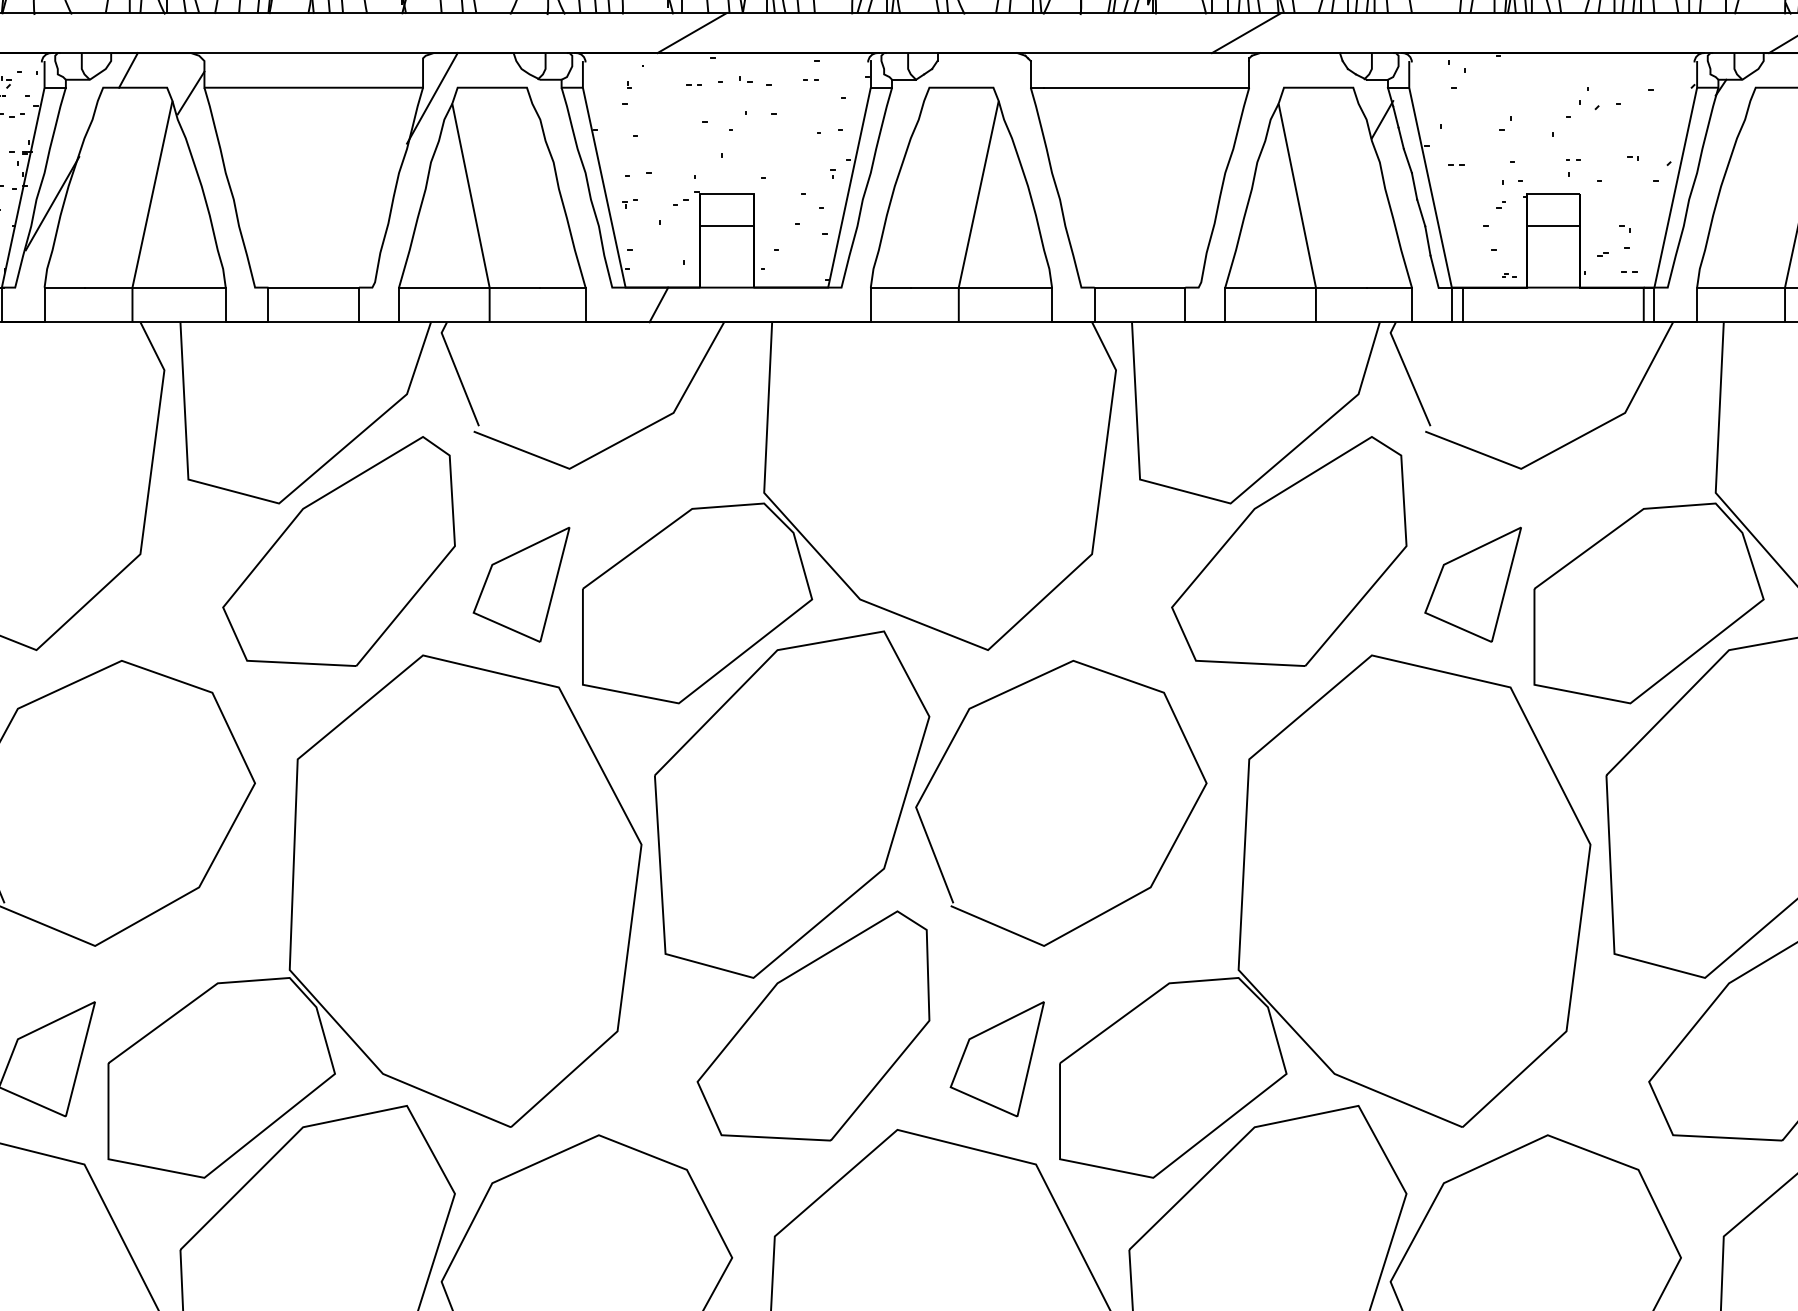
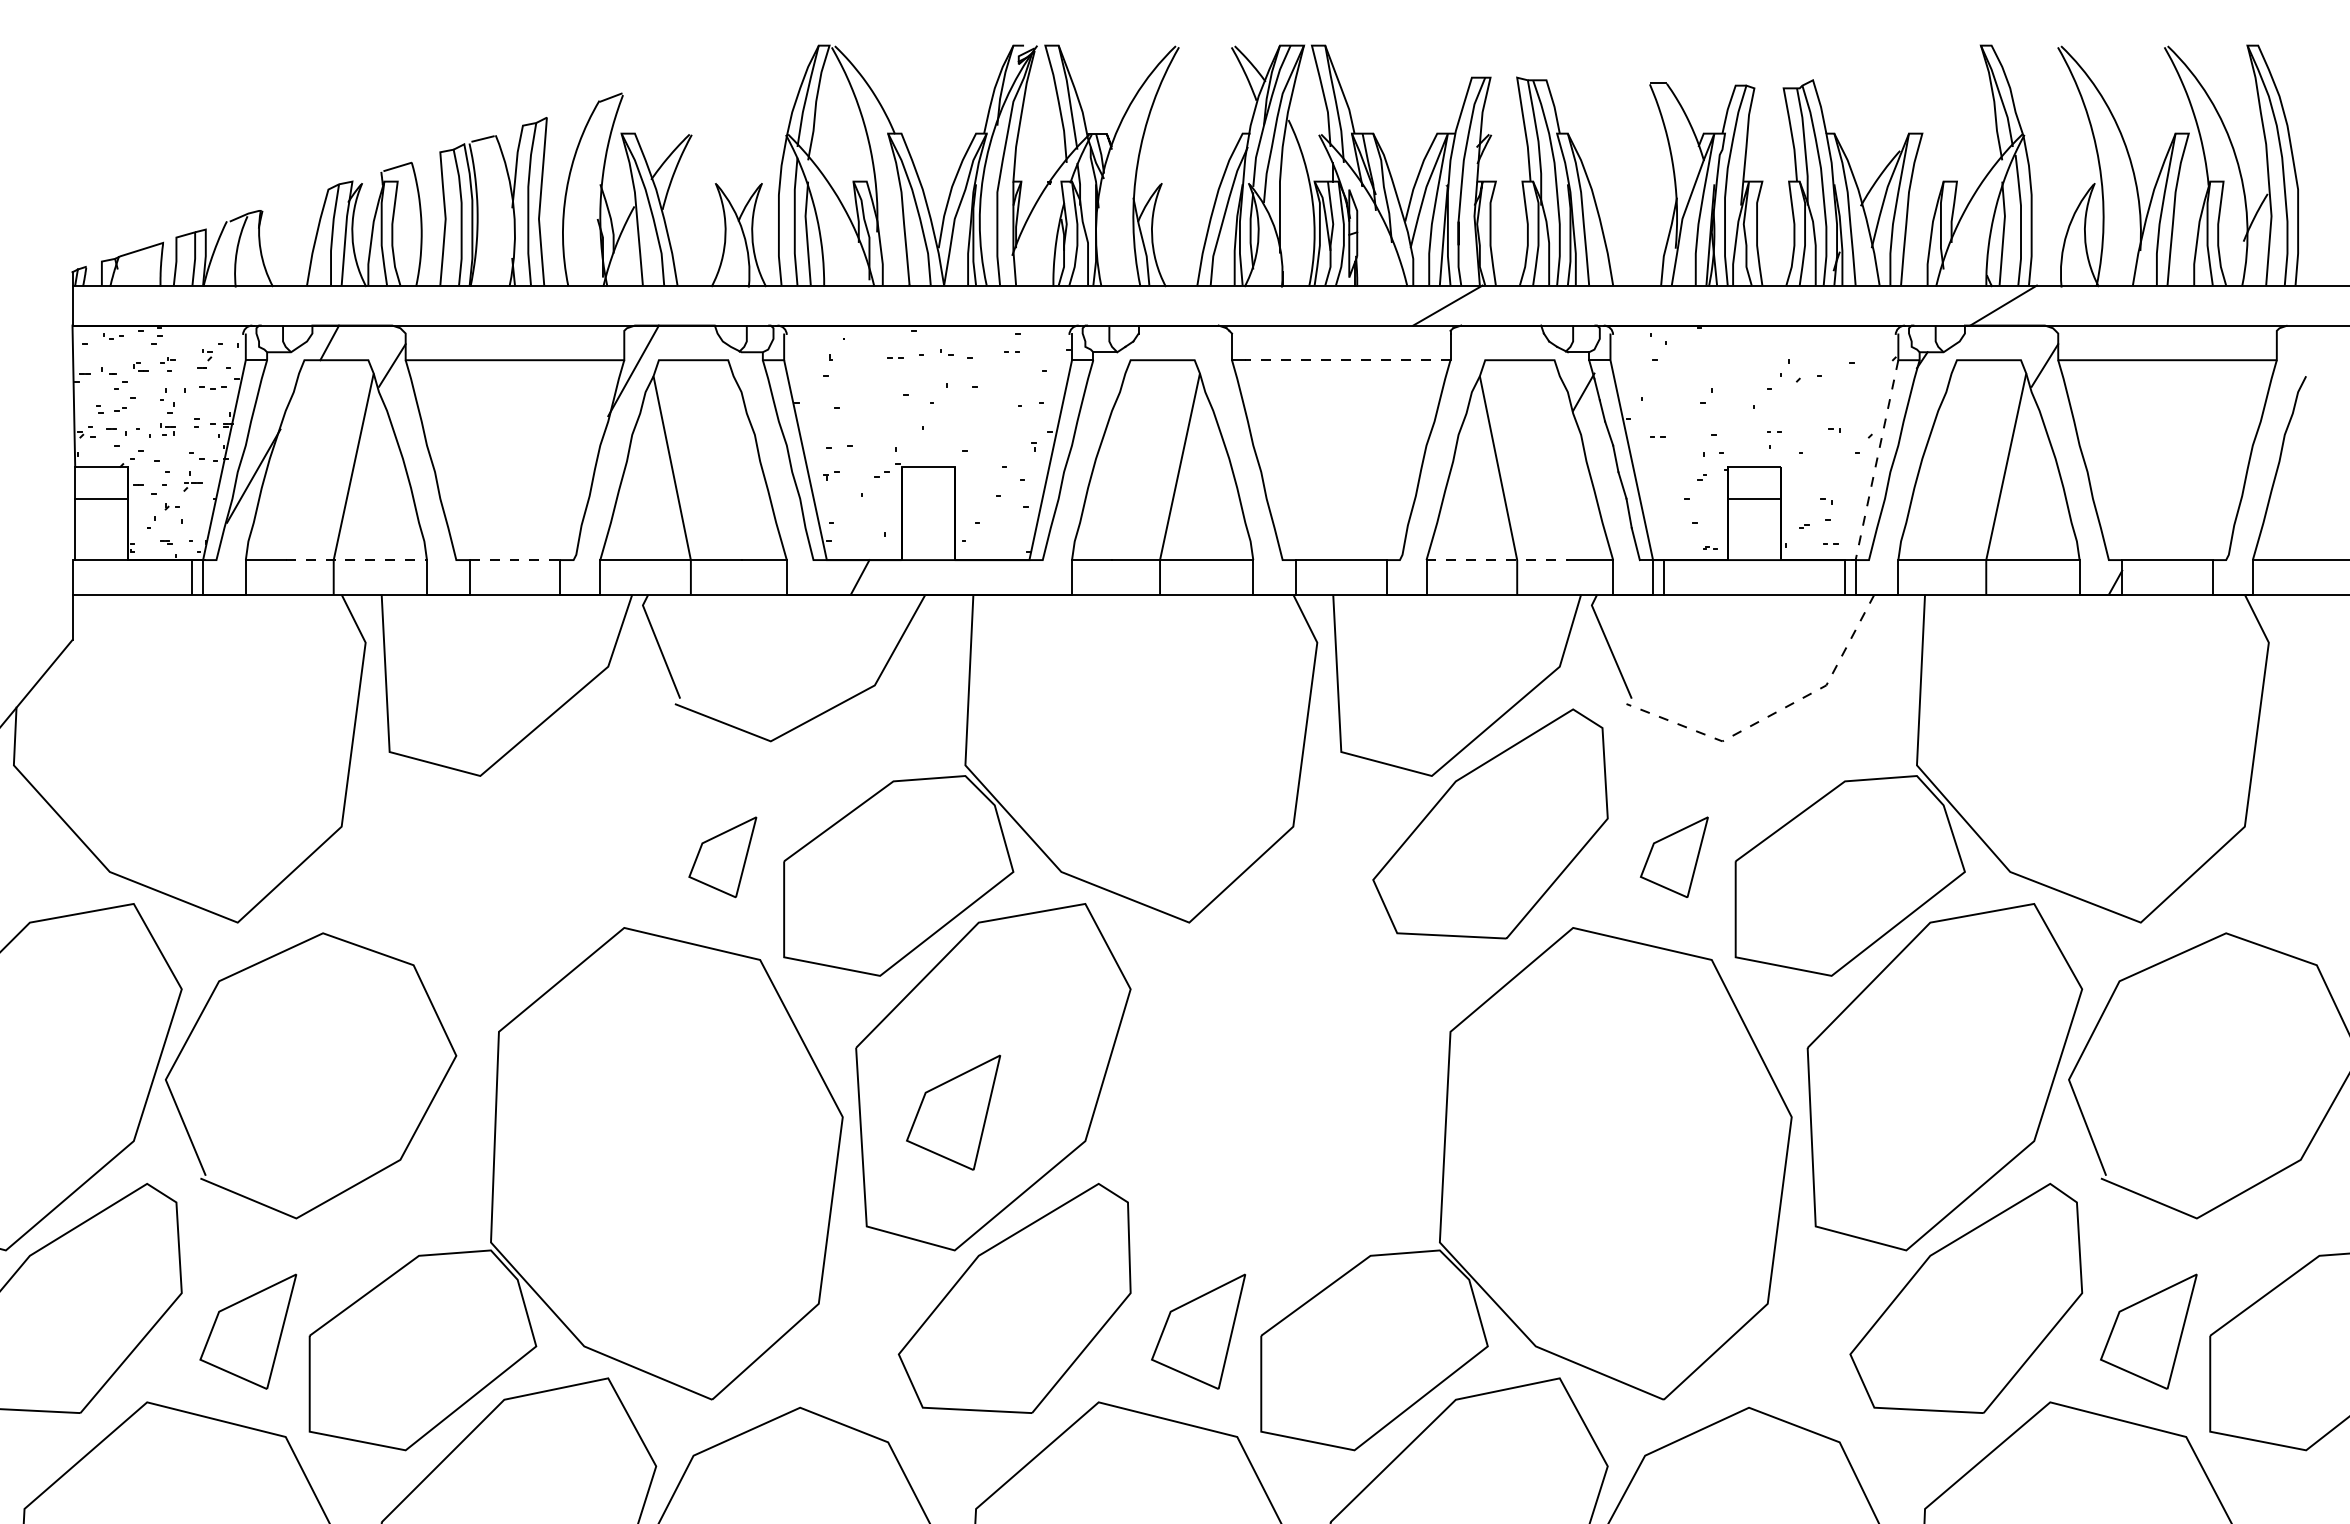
line: (692, 33) -> (893, 305), removed
line: (1146, 88) -> (1347, 360), solid -> dashed
line: (1674, 194) -> (1875, 466), solid -> dashed
line: (726, 226) -> (927, 498), removed
line: (155, 288) -> (356, 560), solid -> dashed
line: (314, 288) -> (515, 560), solid -> dashed
line: (1296, 288) -> (1497, 560), solid -> dashed
line: (1572, 441) -> (1773, 713), solid -> dashed
part: (339, 551) -> (540, 823), removed
part: (521, 585) -> (722, 857), size x0.7
part: (1473, 585) -> (1674, 857), size x0.7
part: (752, 840) -> (953, 1112), added
curve: (1114, 906) -> (1315, 1178), removed

